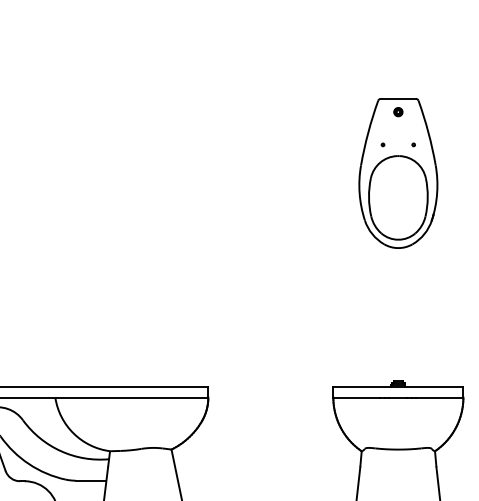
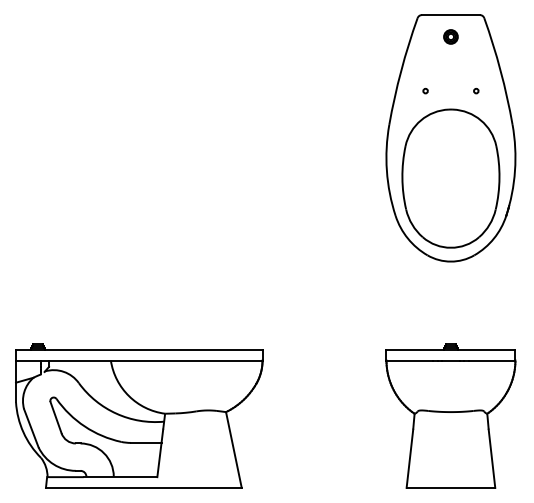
part: (397, 173) -> (450, 138), size x1.67

